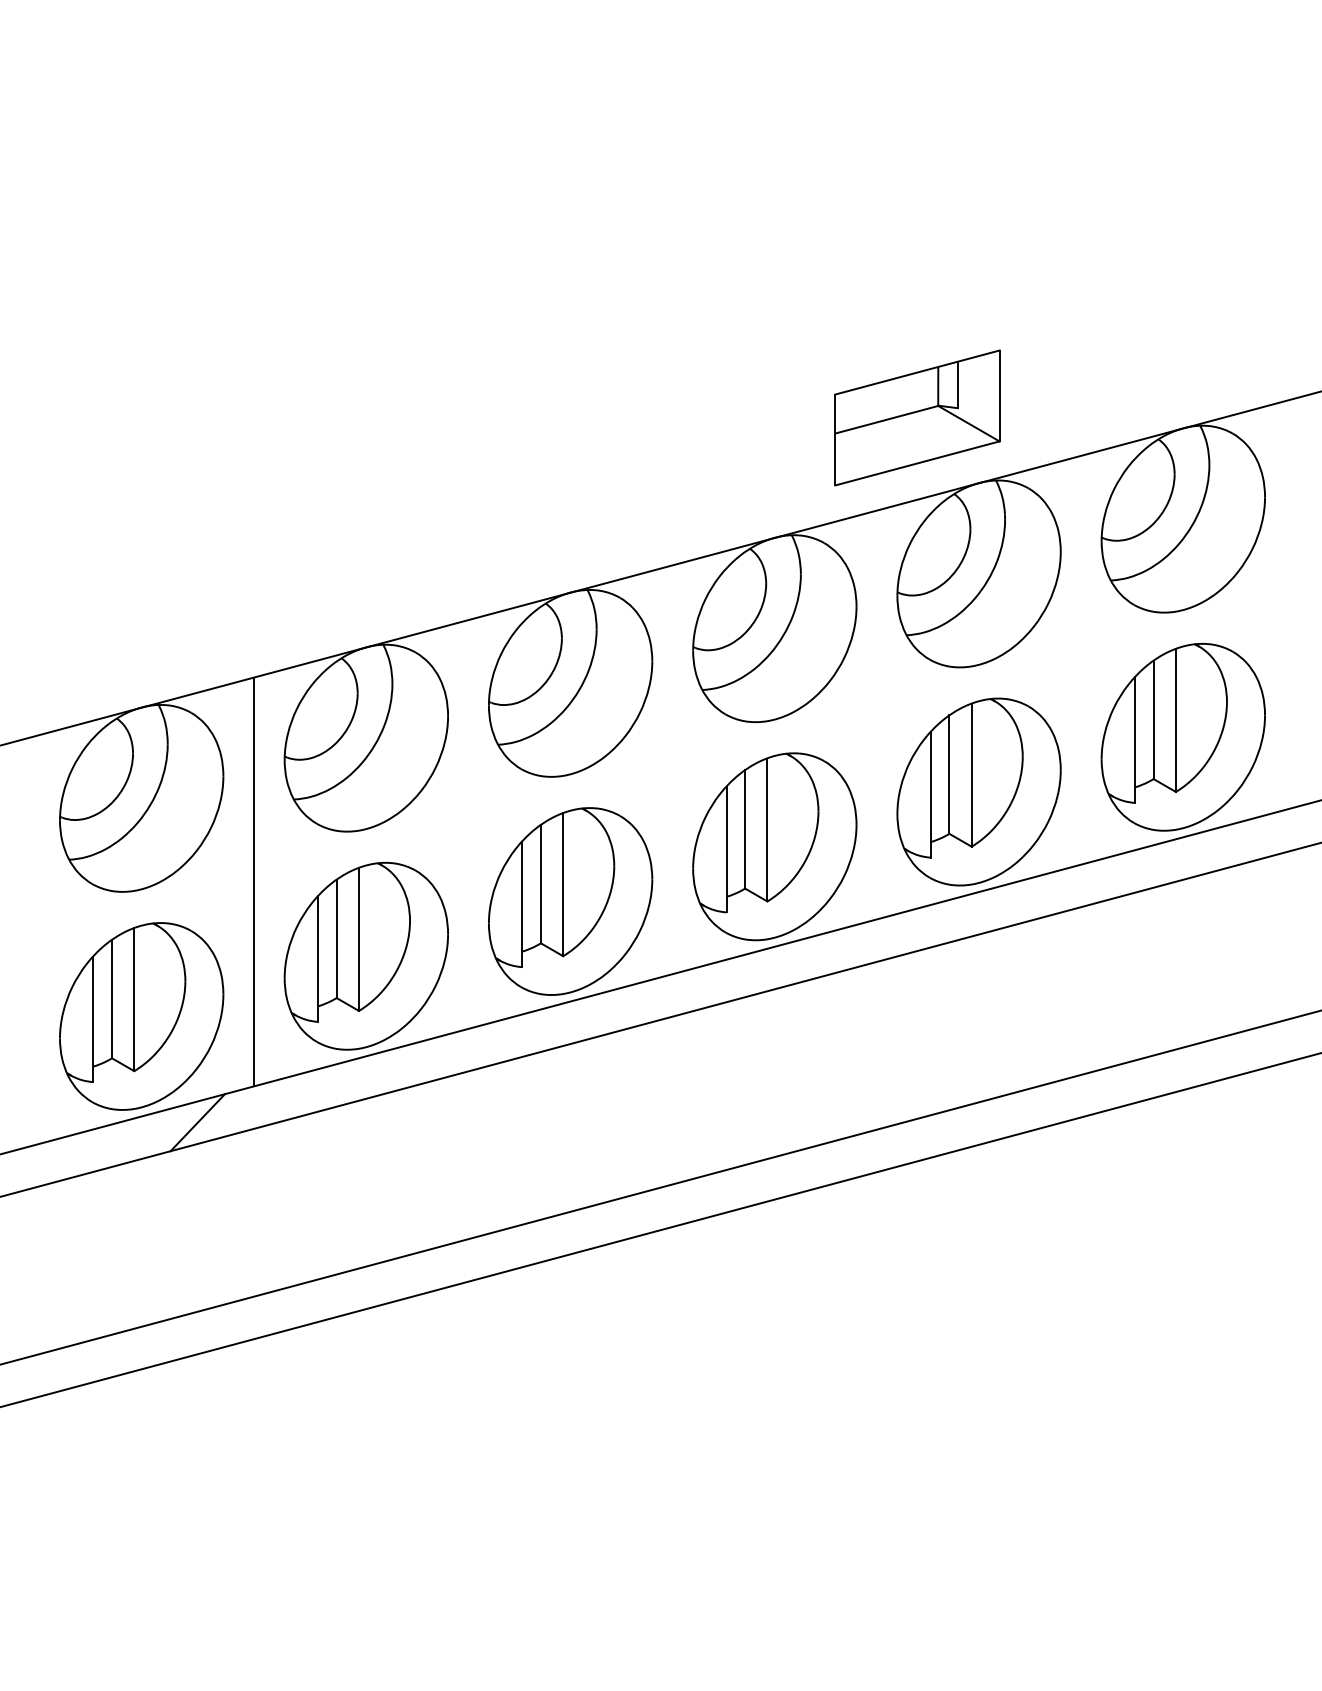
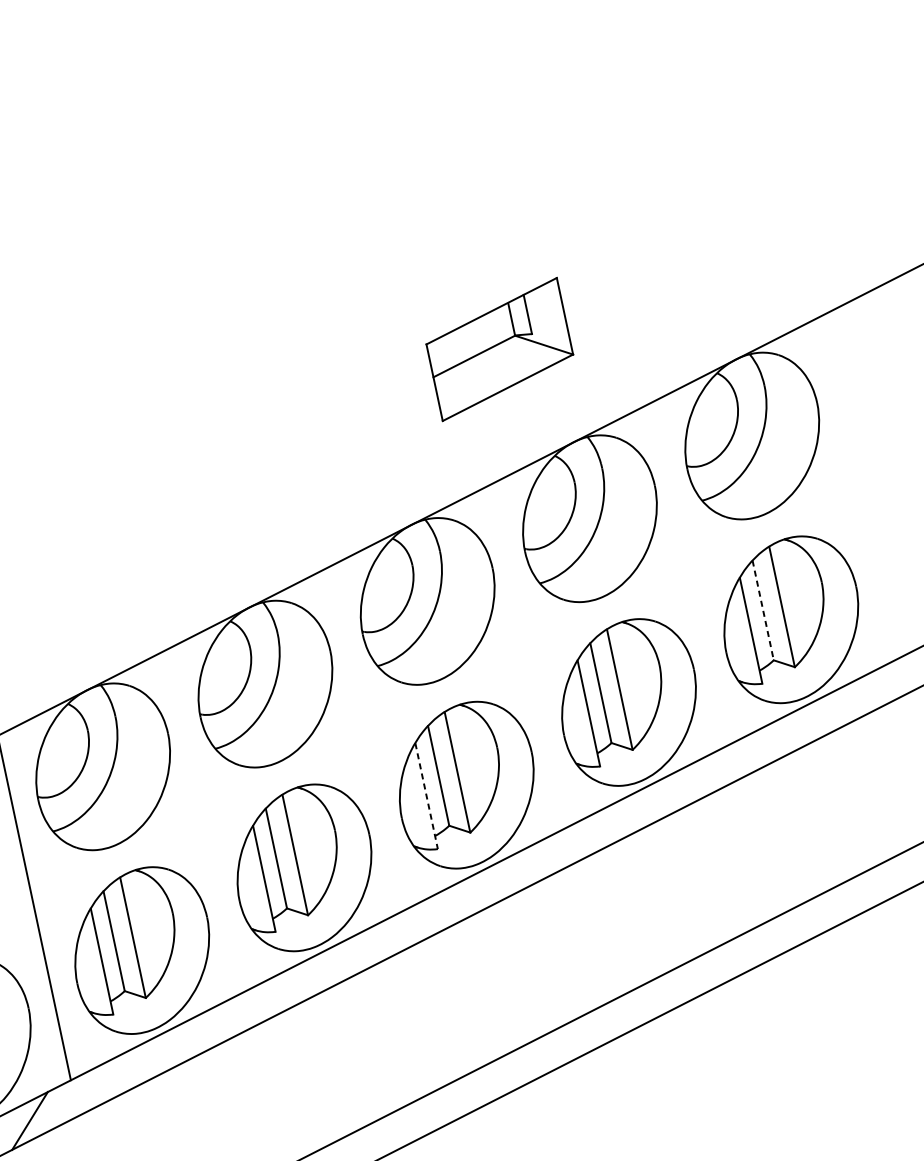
part: (917, 417) -> (499, 349), moved
line: (1153, 720) -> (763, 610), solid -> dashed
line: (726, 849) -> (426, 796), solid -> dashed

